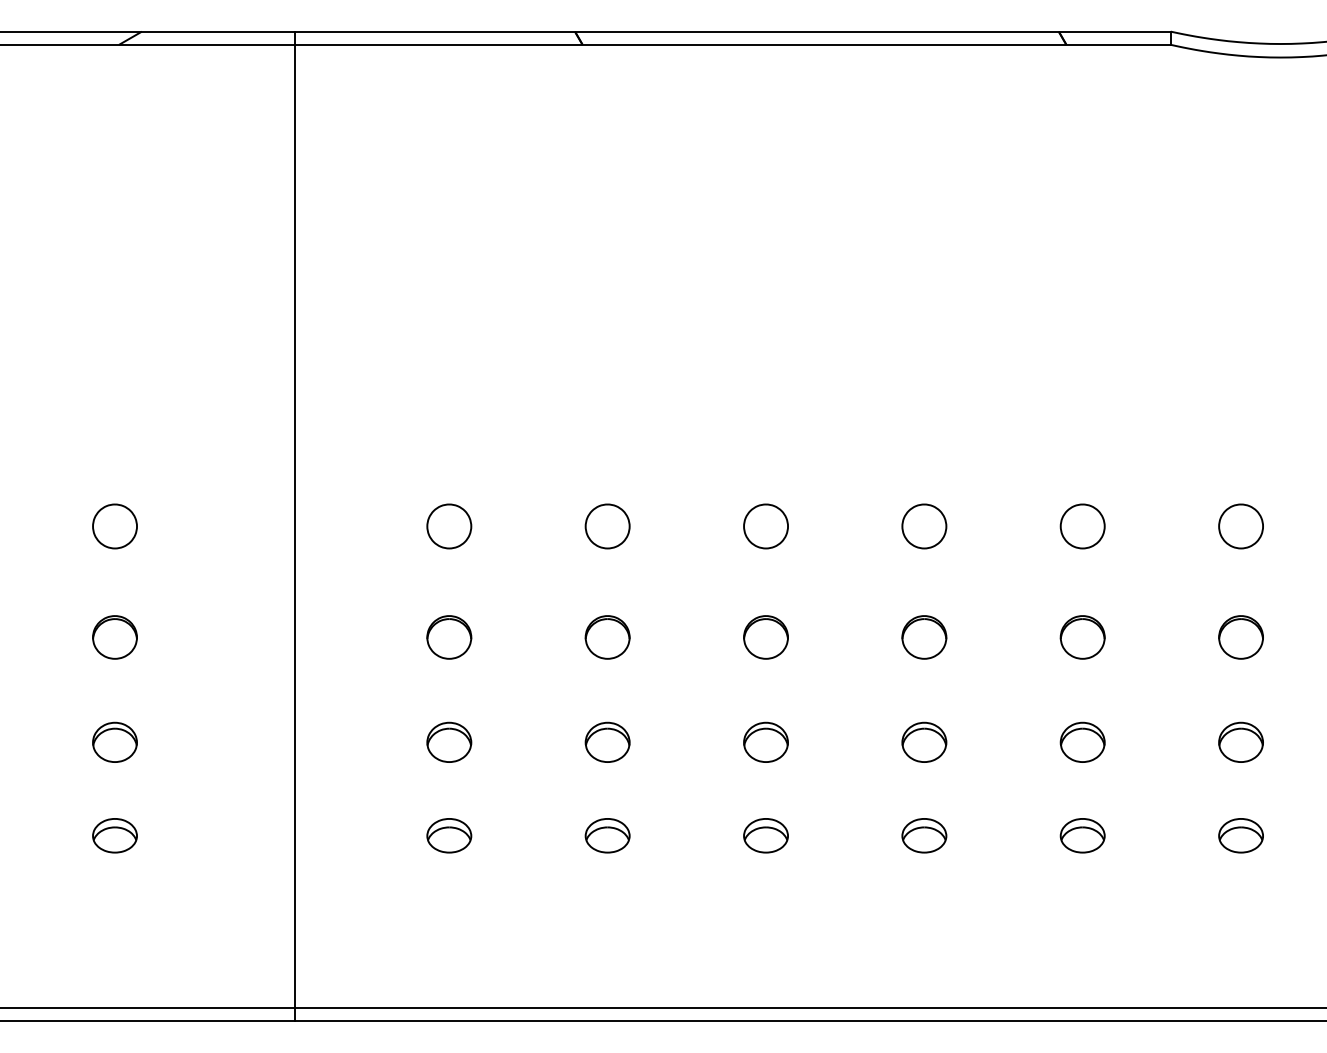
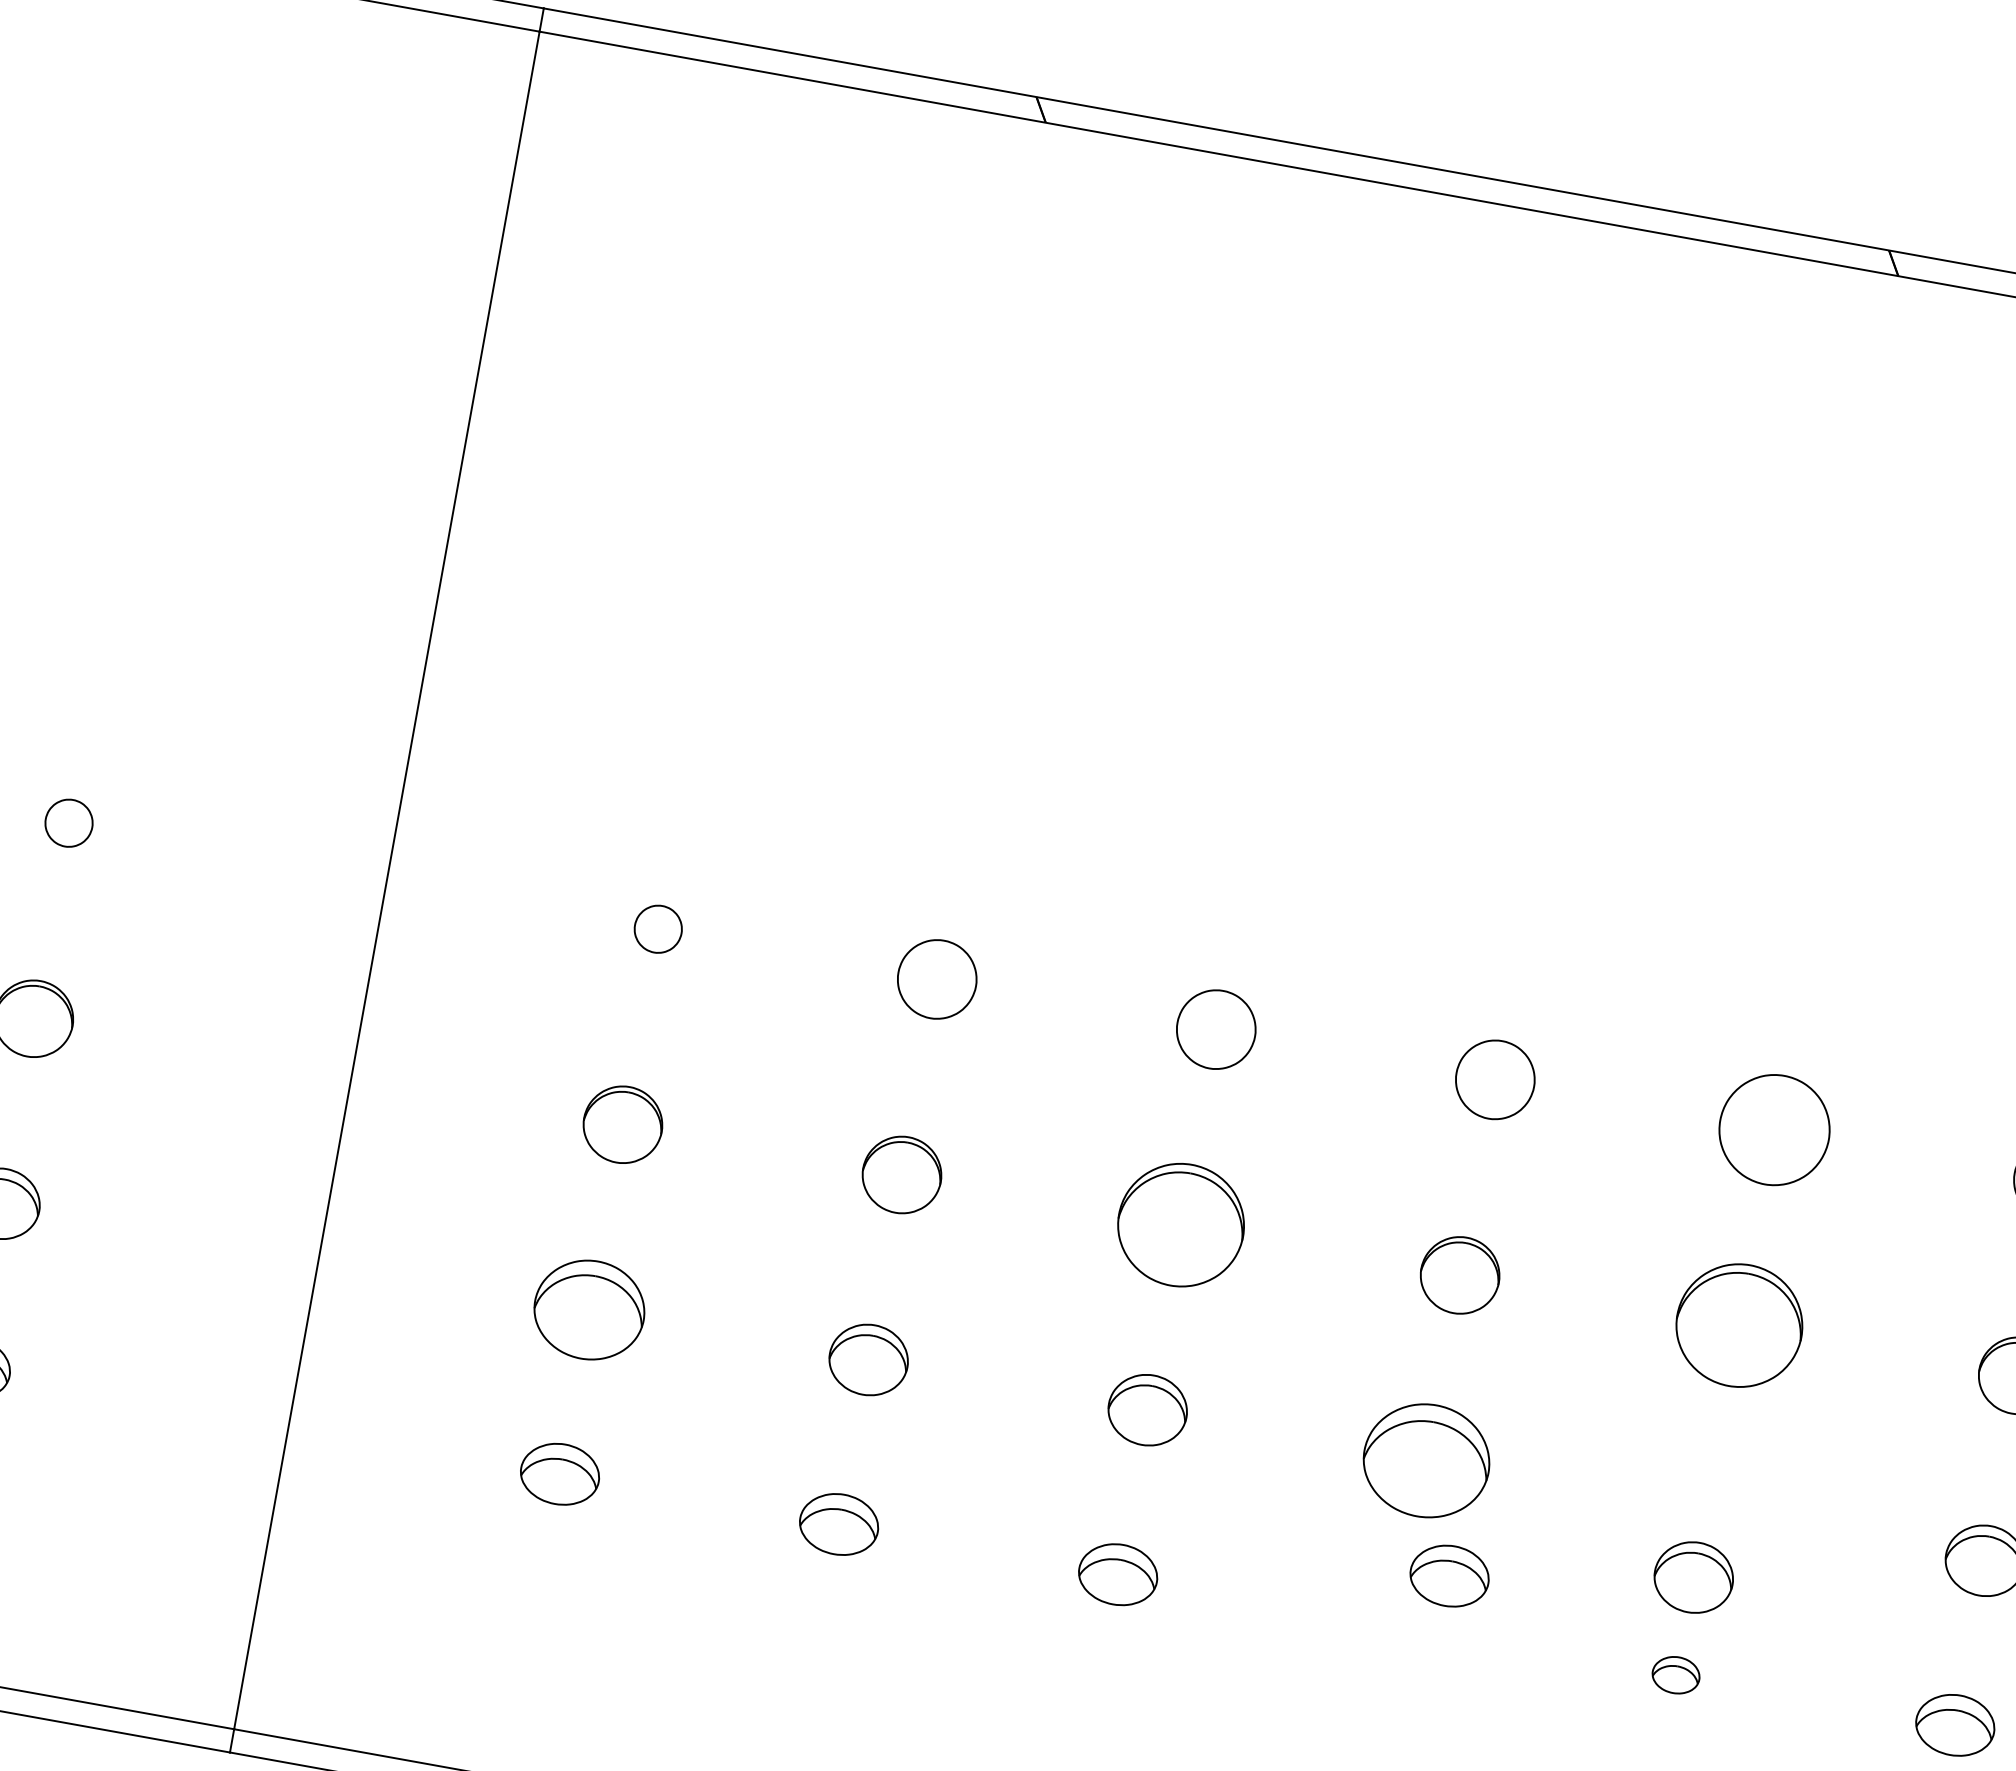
part: (114, 526) -> (68, 823), size x0.6
part: (449, 526) -> (658, 929), size x0.6
part: (1082, 526) -> (1773, 1130), size x1.4
part: (765, 637) -> (1180, 1225), size x1.6
part: (1082, 637) -> (1738, 1325), size x1.6
part: (449, 741) -> (590, 1308), size x1.4
part: (924, 741) -> (1427, 1458), size x1.6
part: (1082, 741) -> (1693, 1575), moved
part: (924, 835) -> (1450, 1575), moved
part: (1082, 835) -> (1675, 1674), size x0.6

